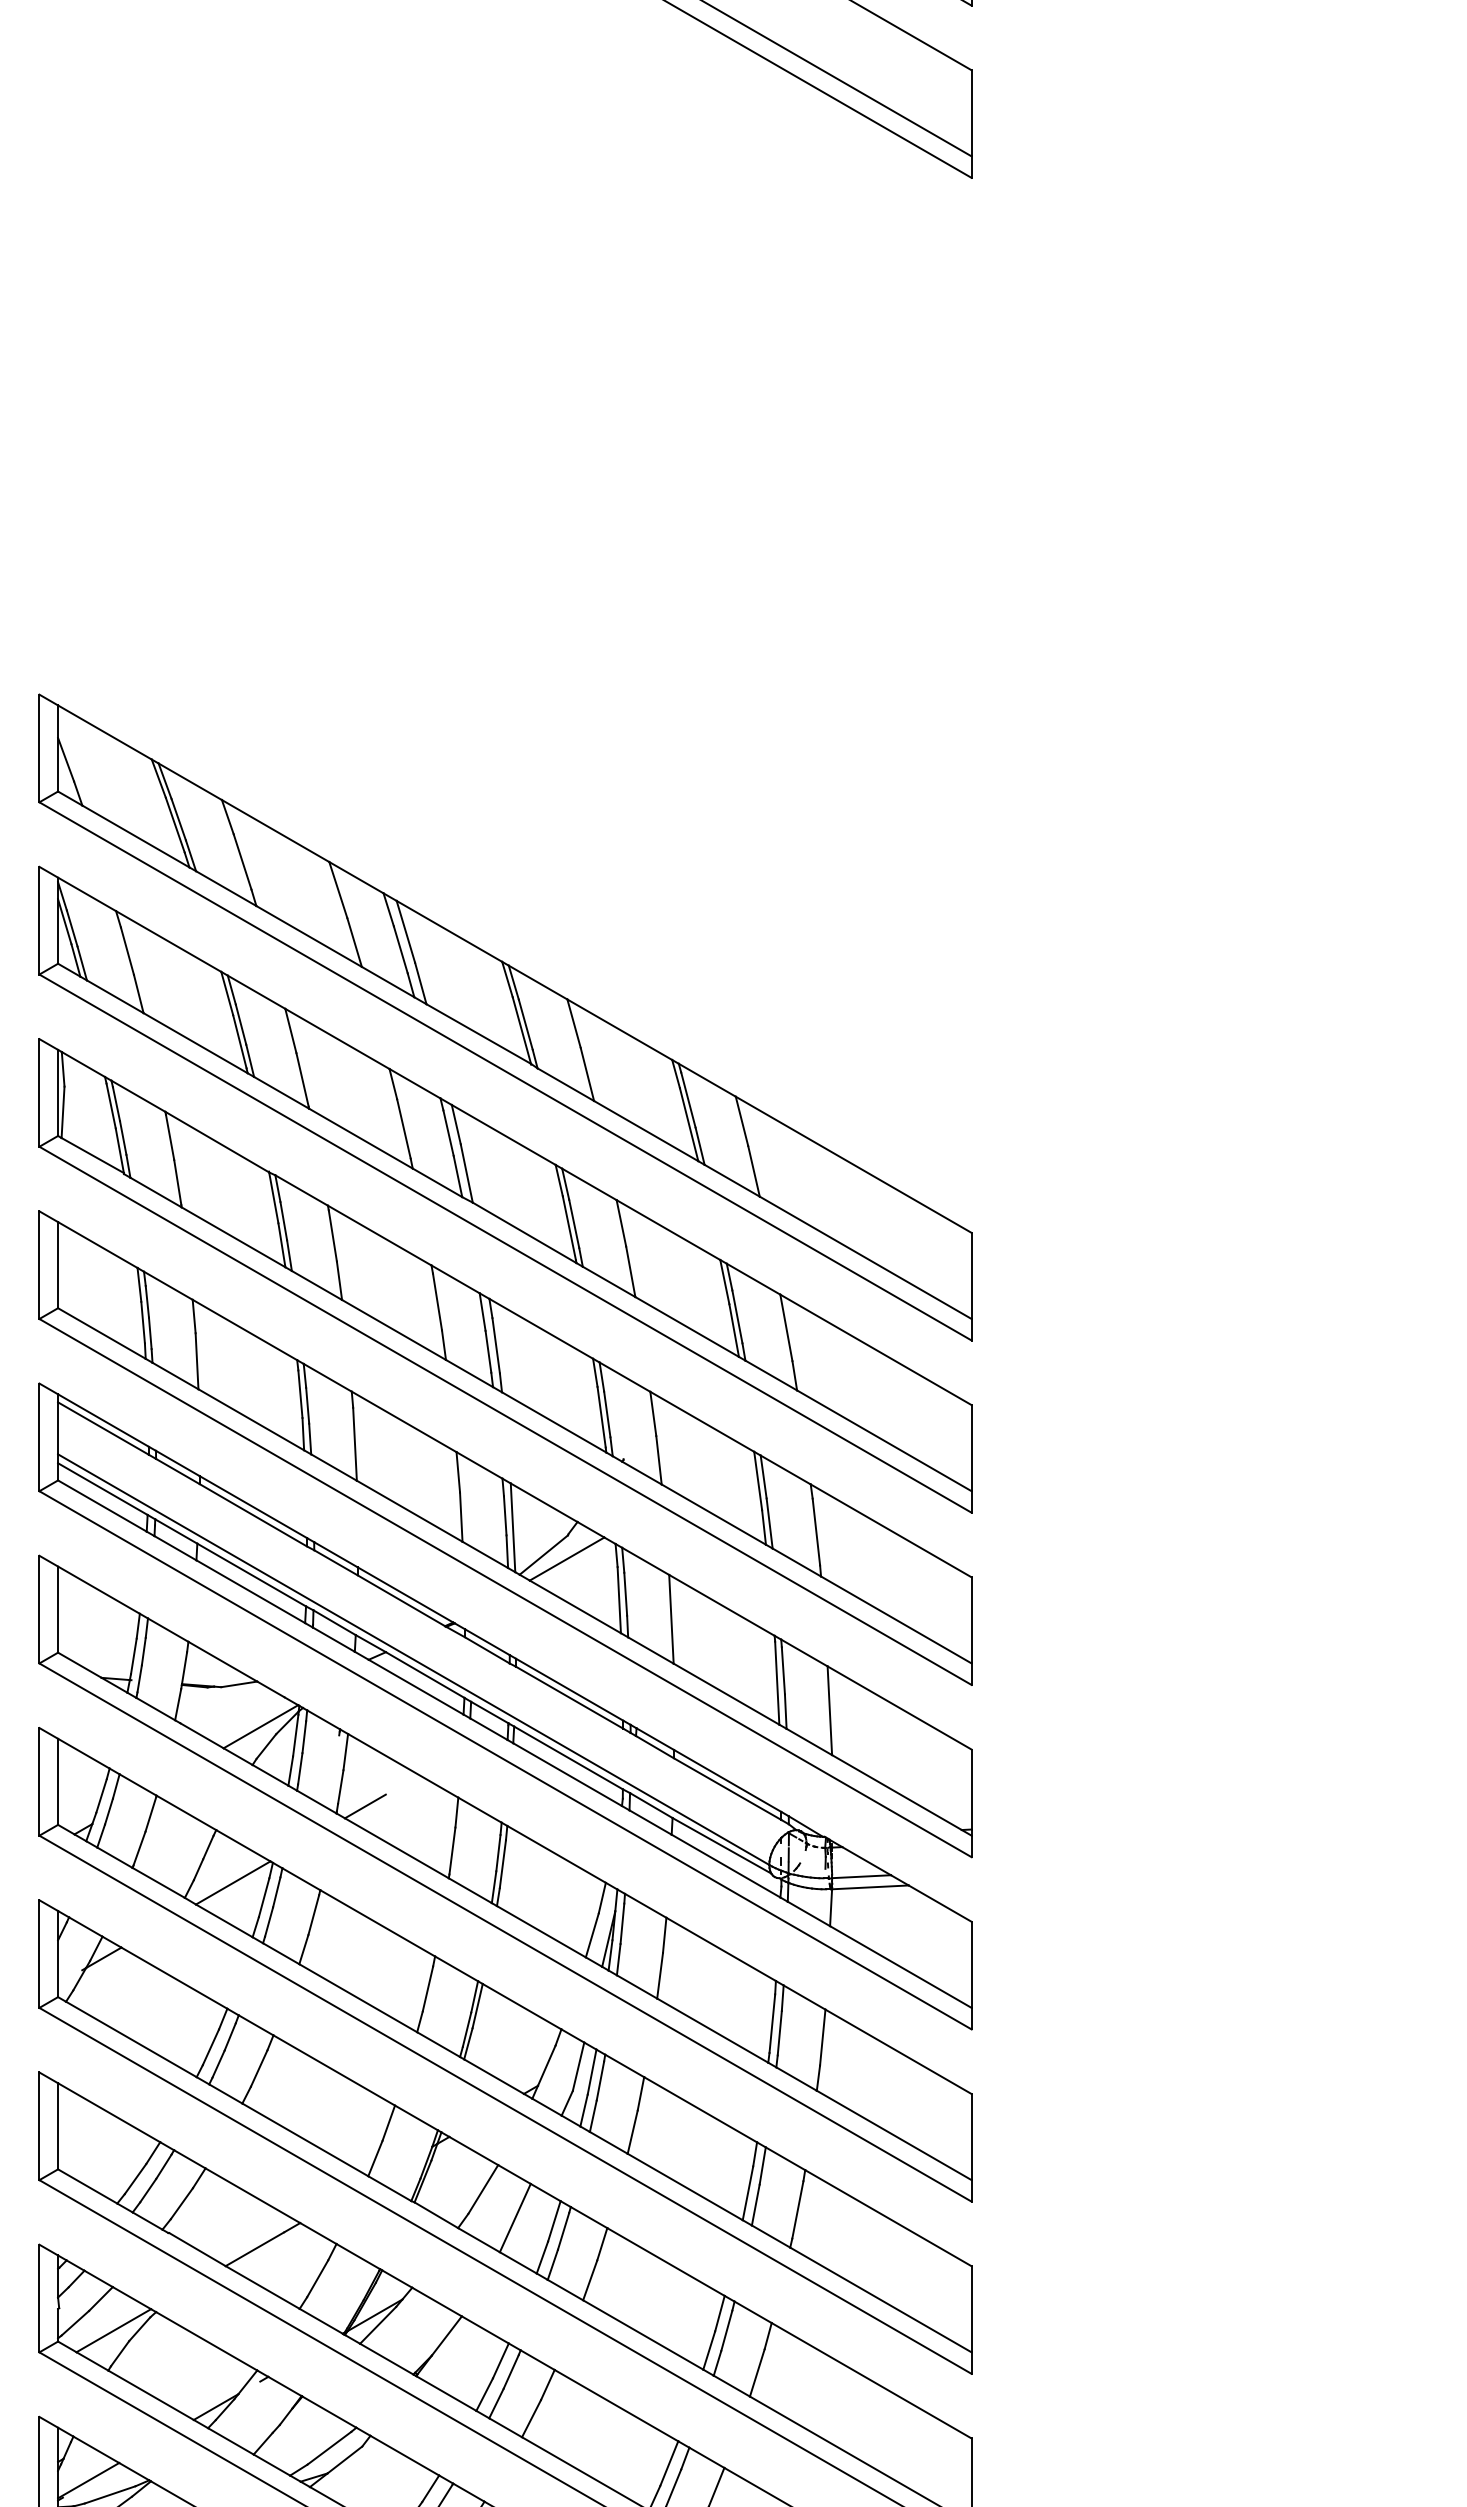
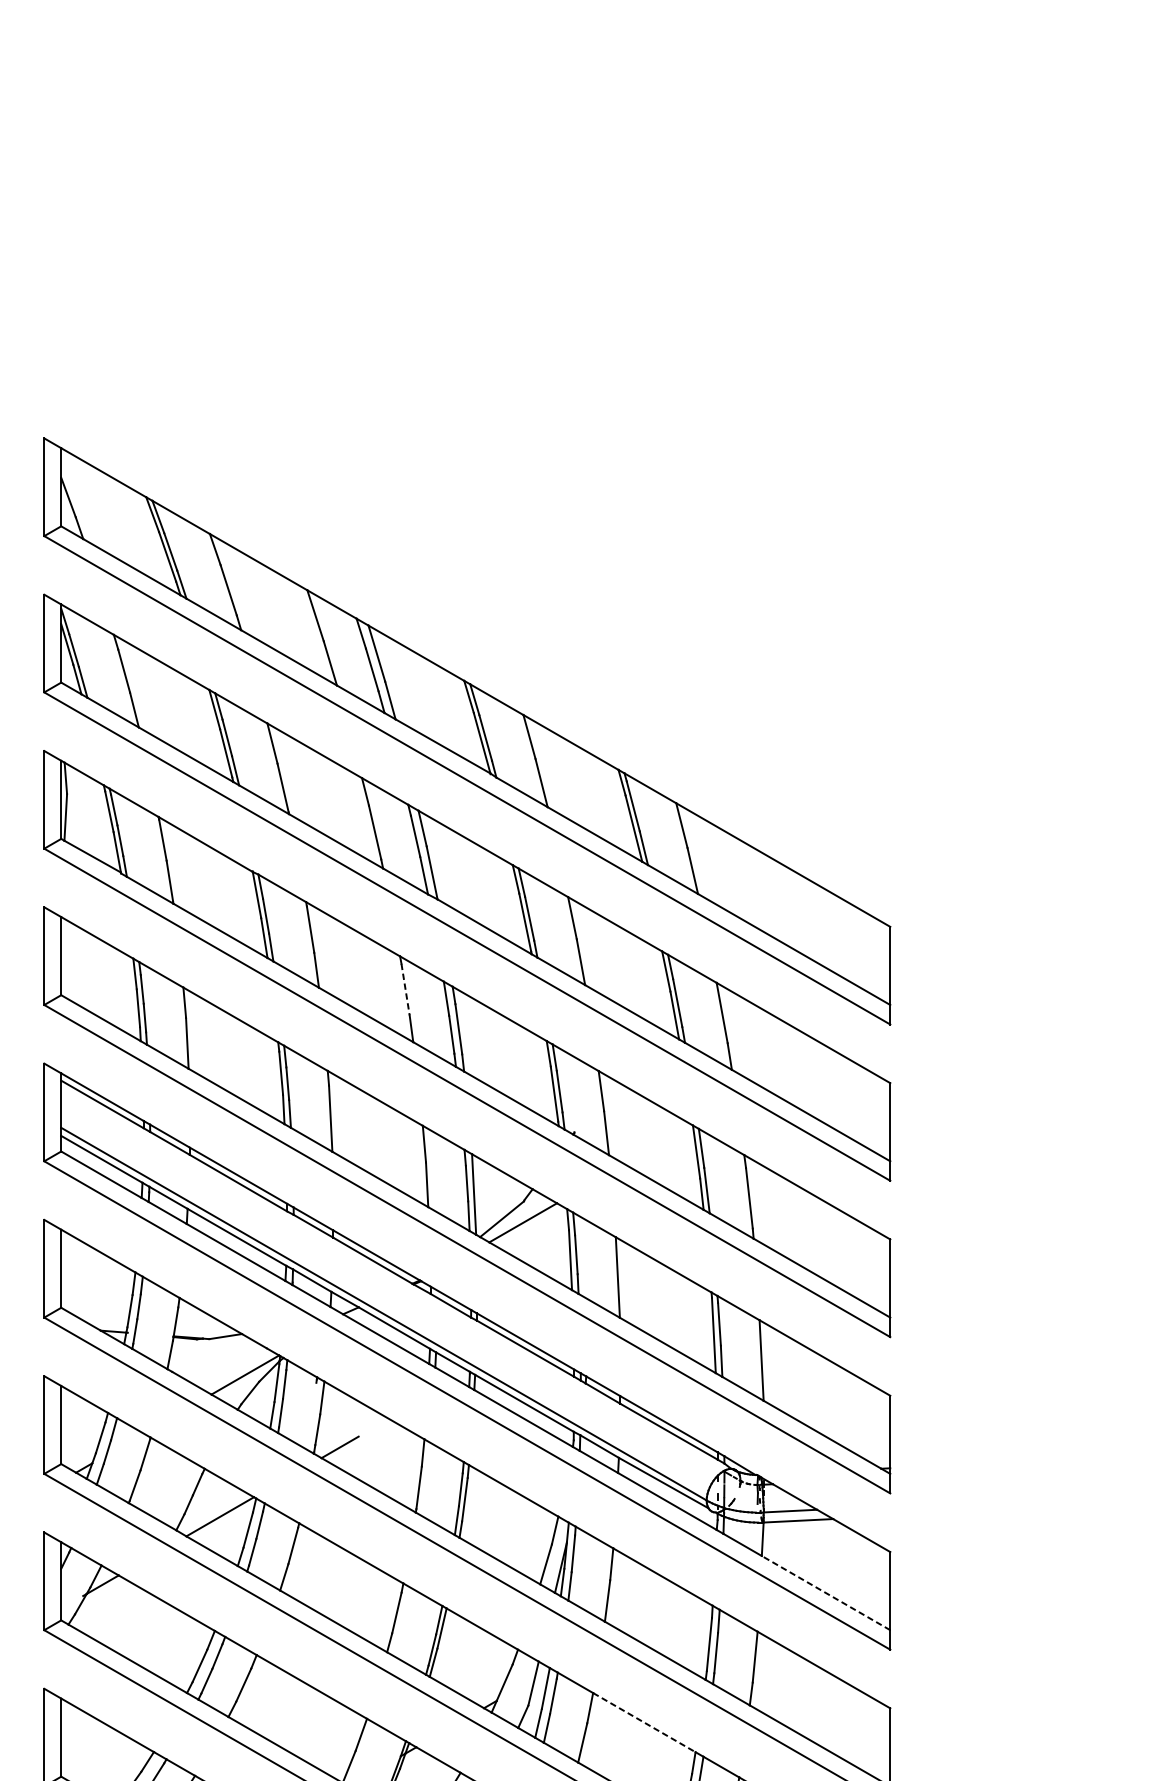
line: (437, 1301) -> (405, 989), solid -> dashed
line: (900, 1967) -> (825, 1593), solid -> dashed
line: (701, 2110) -> (645, 1723), solid -> dashed

